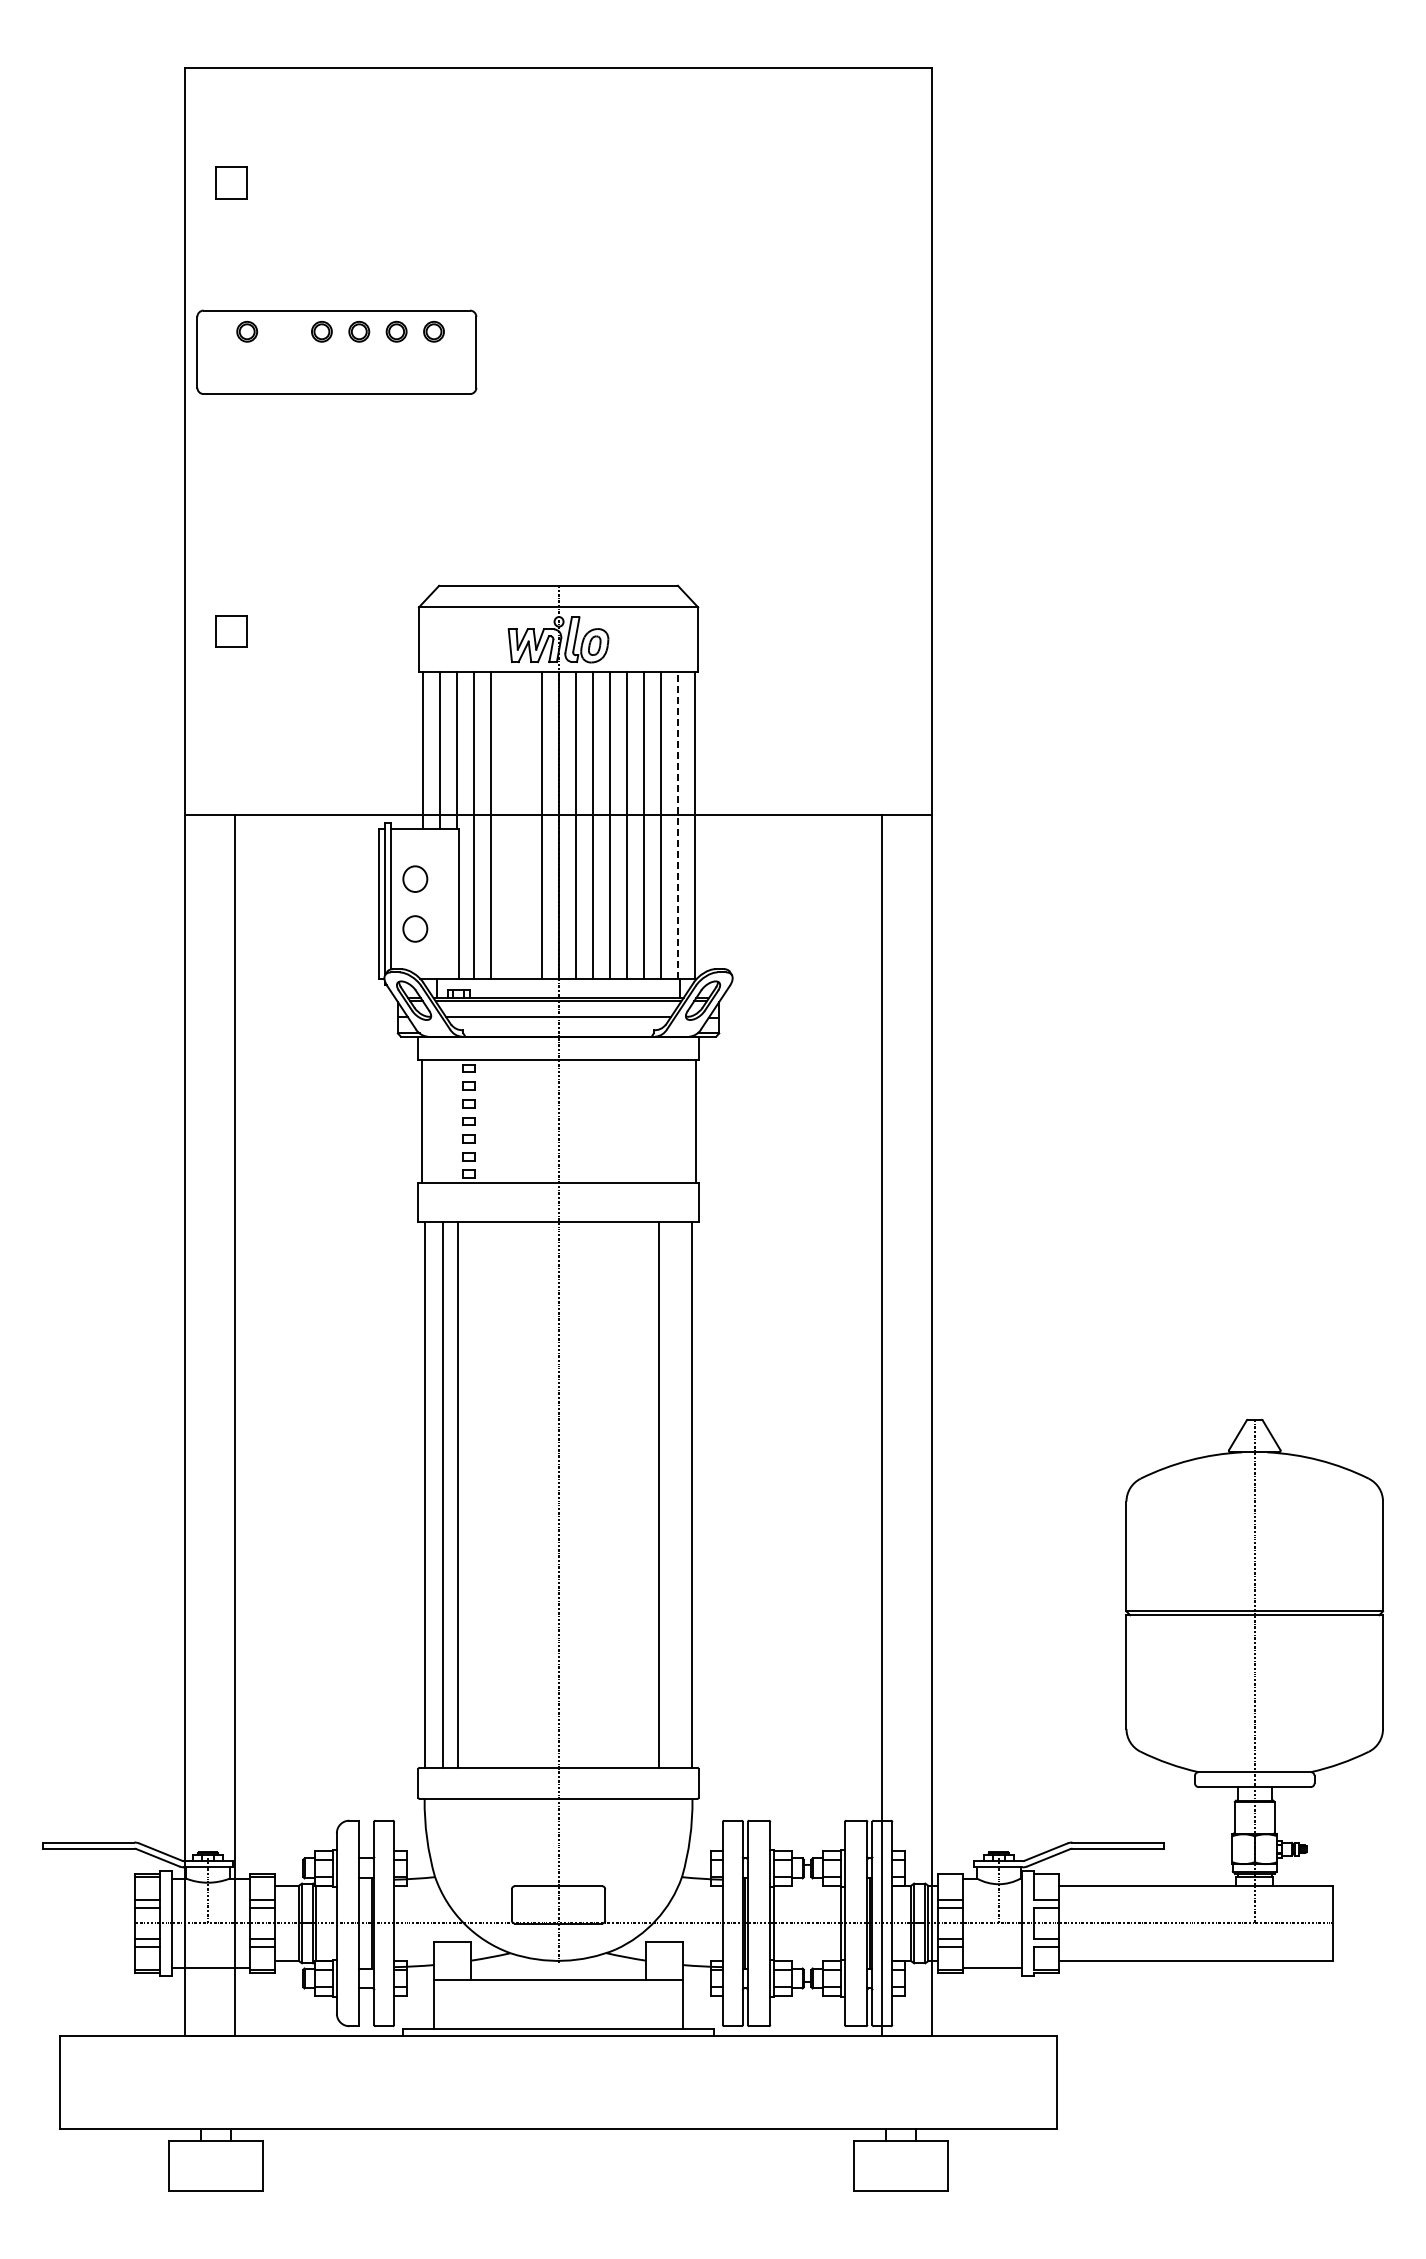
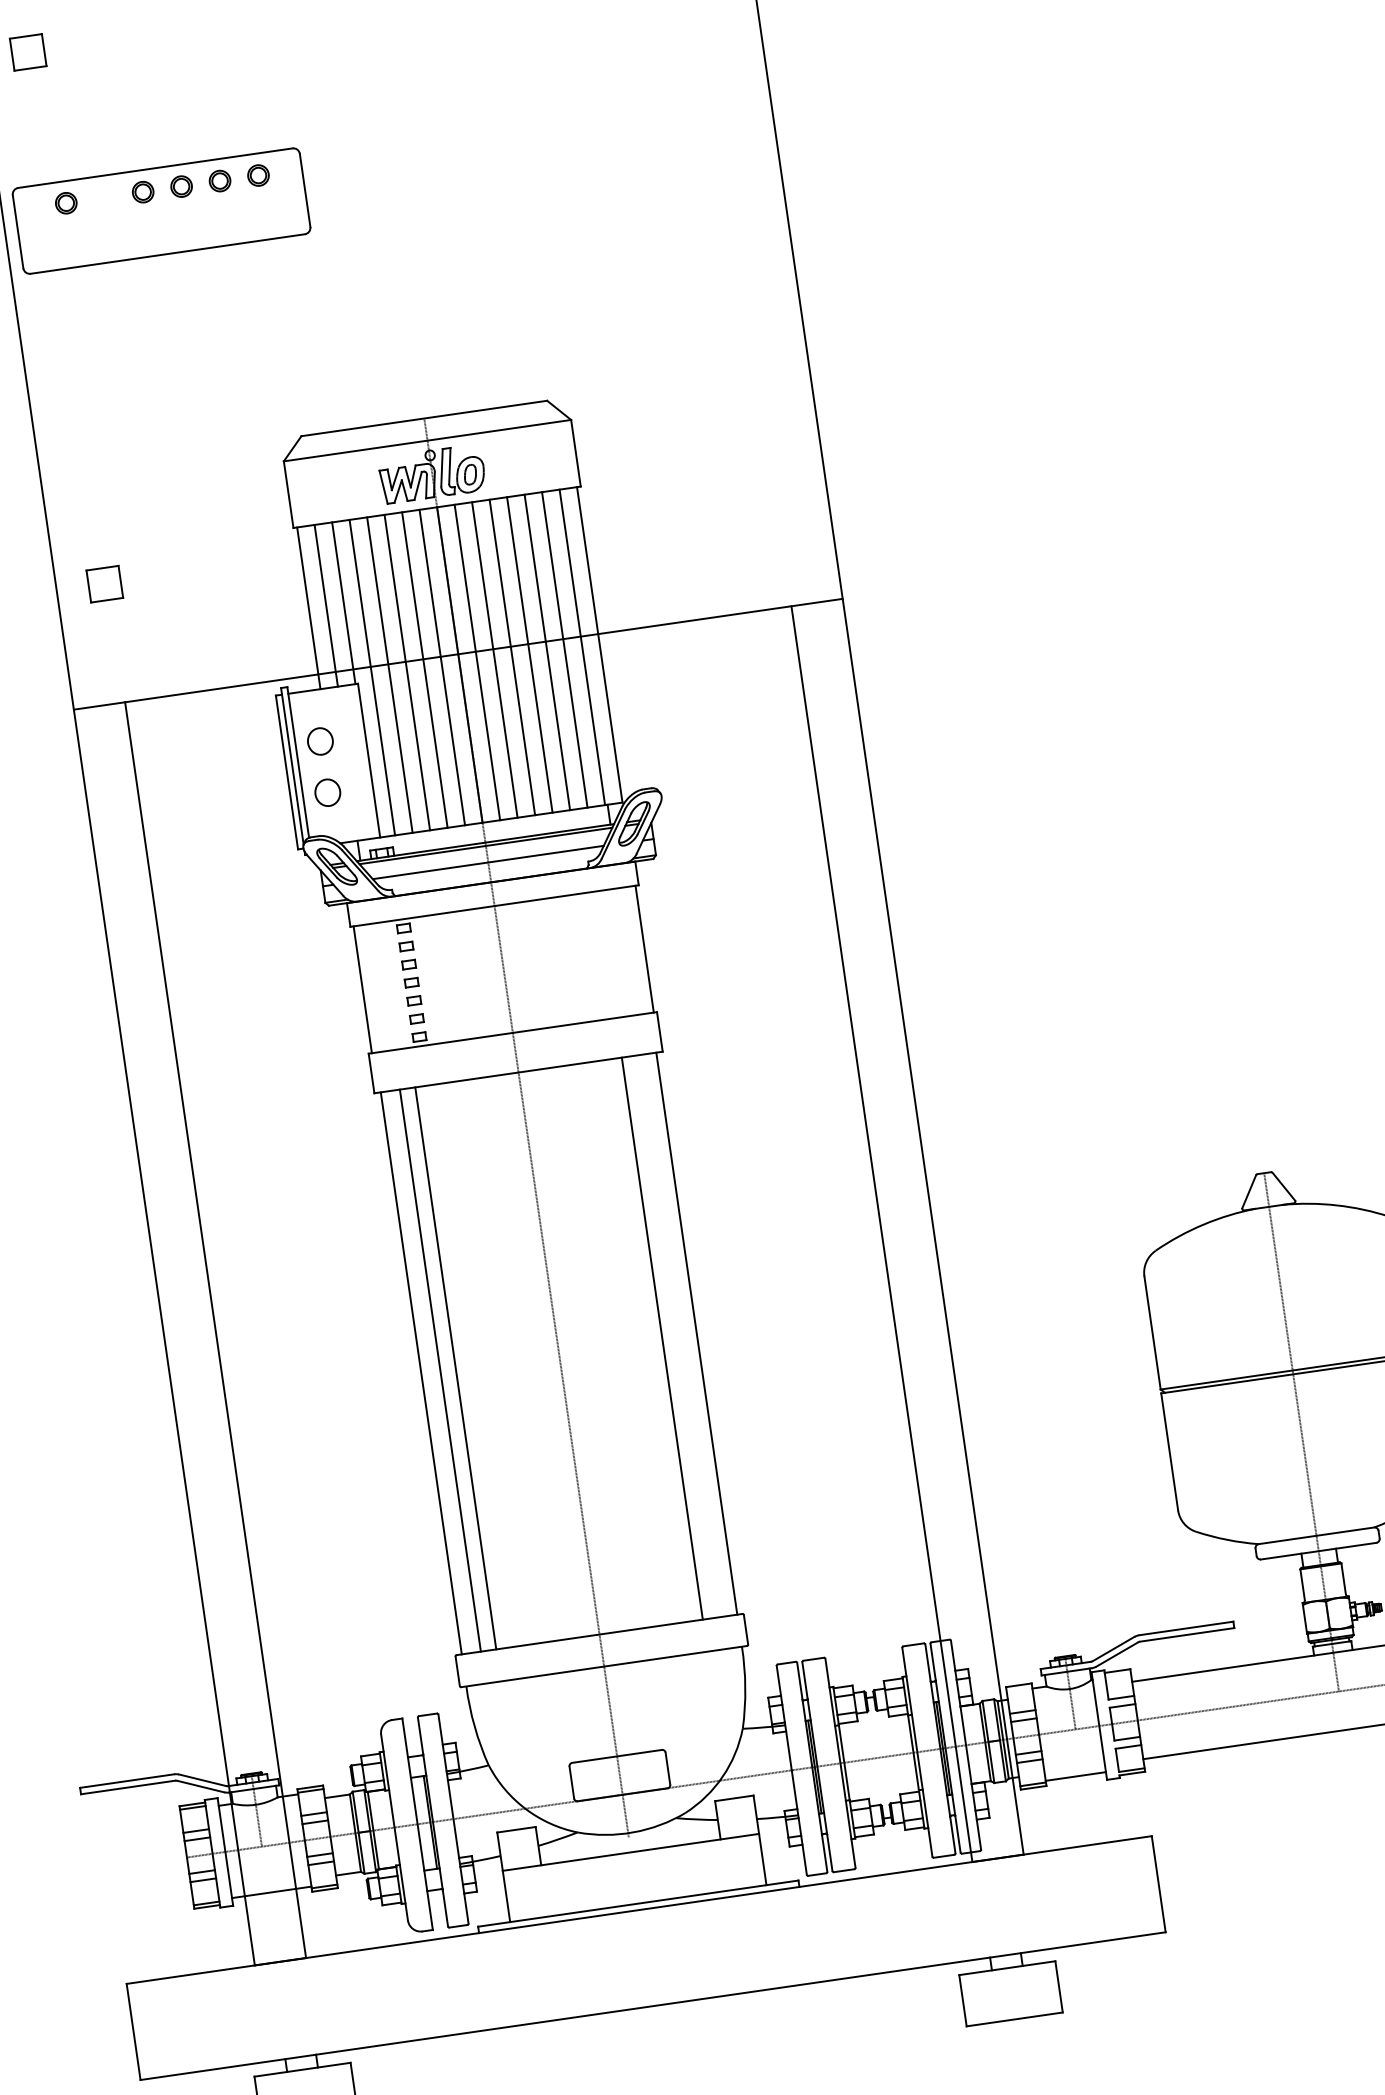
part: (231, 631) -> (104, 583), moved
line: (677, 824) -> (582, 646), dashed -> solid
line: (507, 825) -> (407, 672), added
line: (524, 825) -> (424, 670), added

